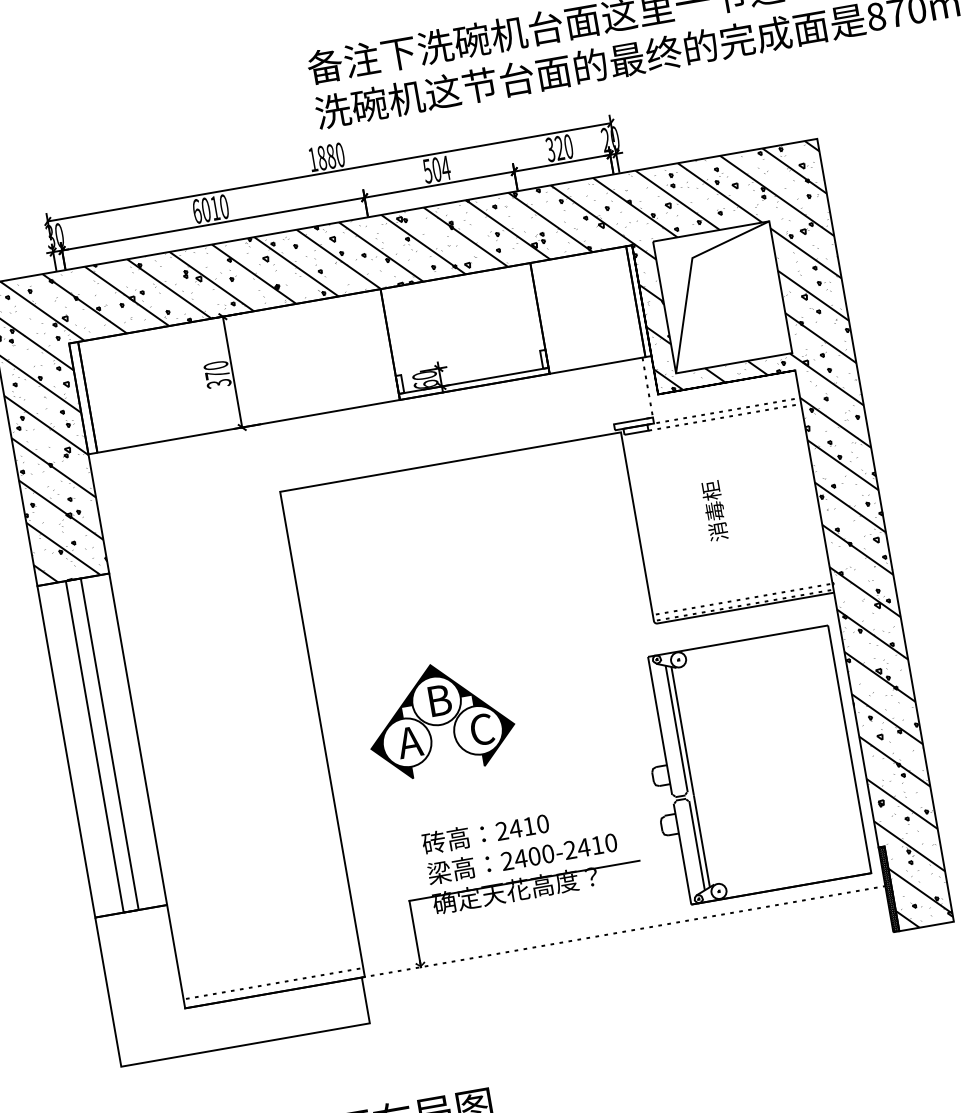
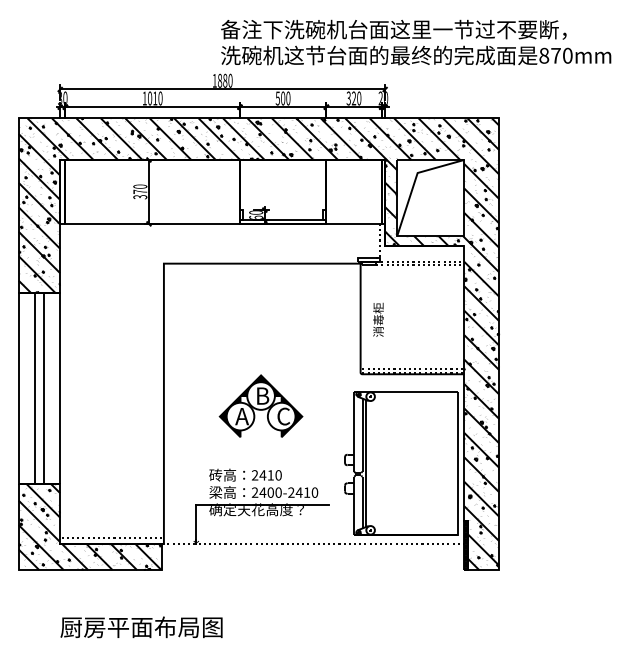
text: (446, 168) -> (288, 98), 504 -> 500
text: (196, 211) -> (144, 98), 6010 -> 1010
text: (714, 510) -> (378, 319), moved
part: (438, 717) -> (260, 405), moved
hatch: (232, 971) -> (90, 527), added

